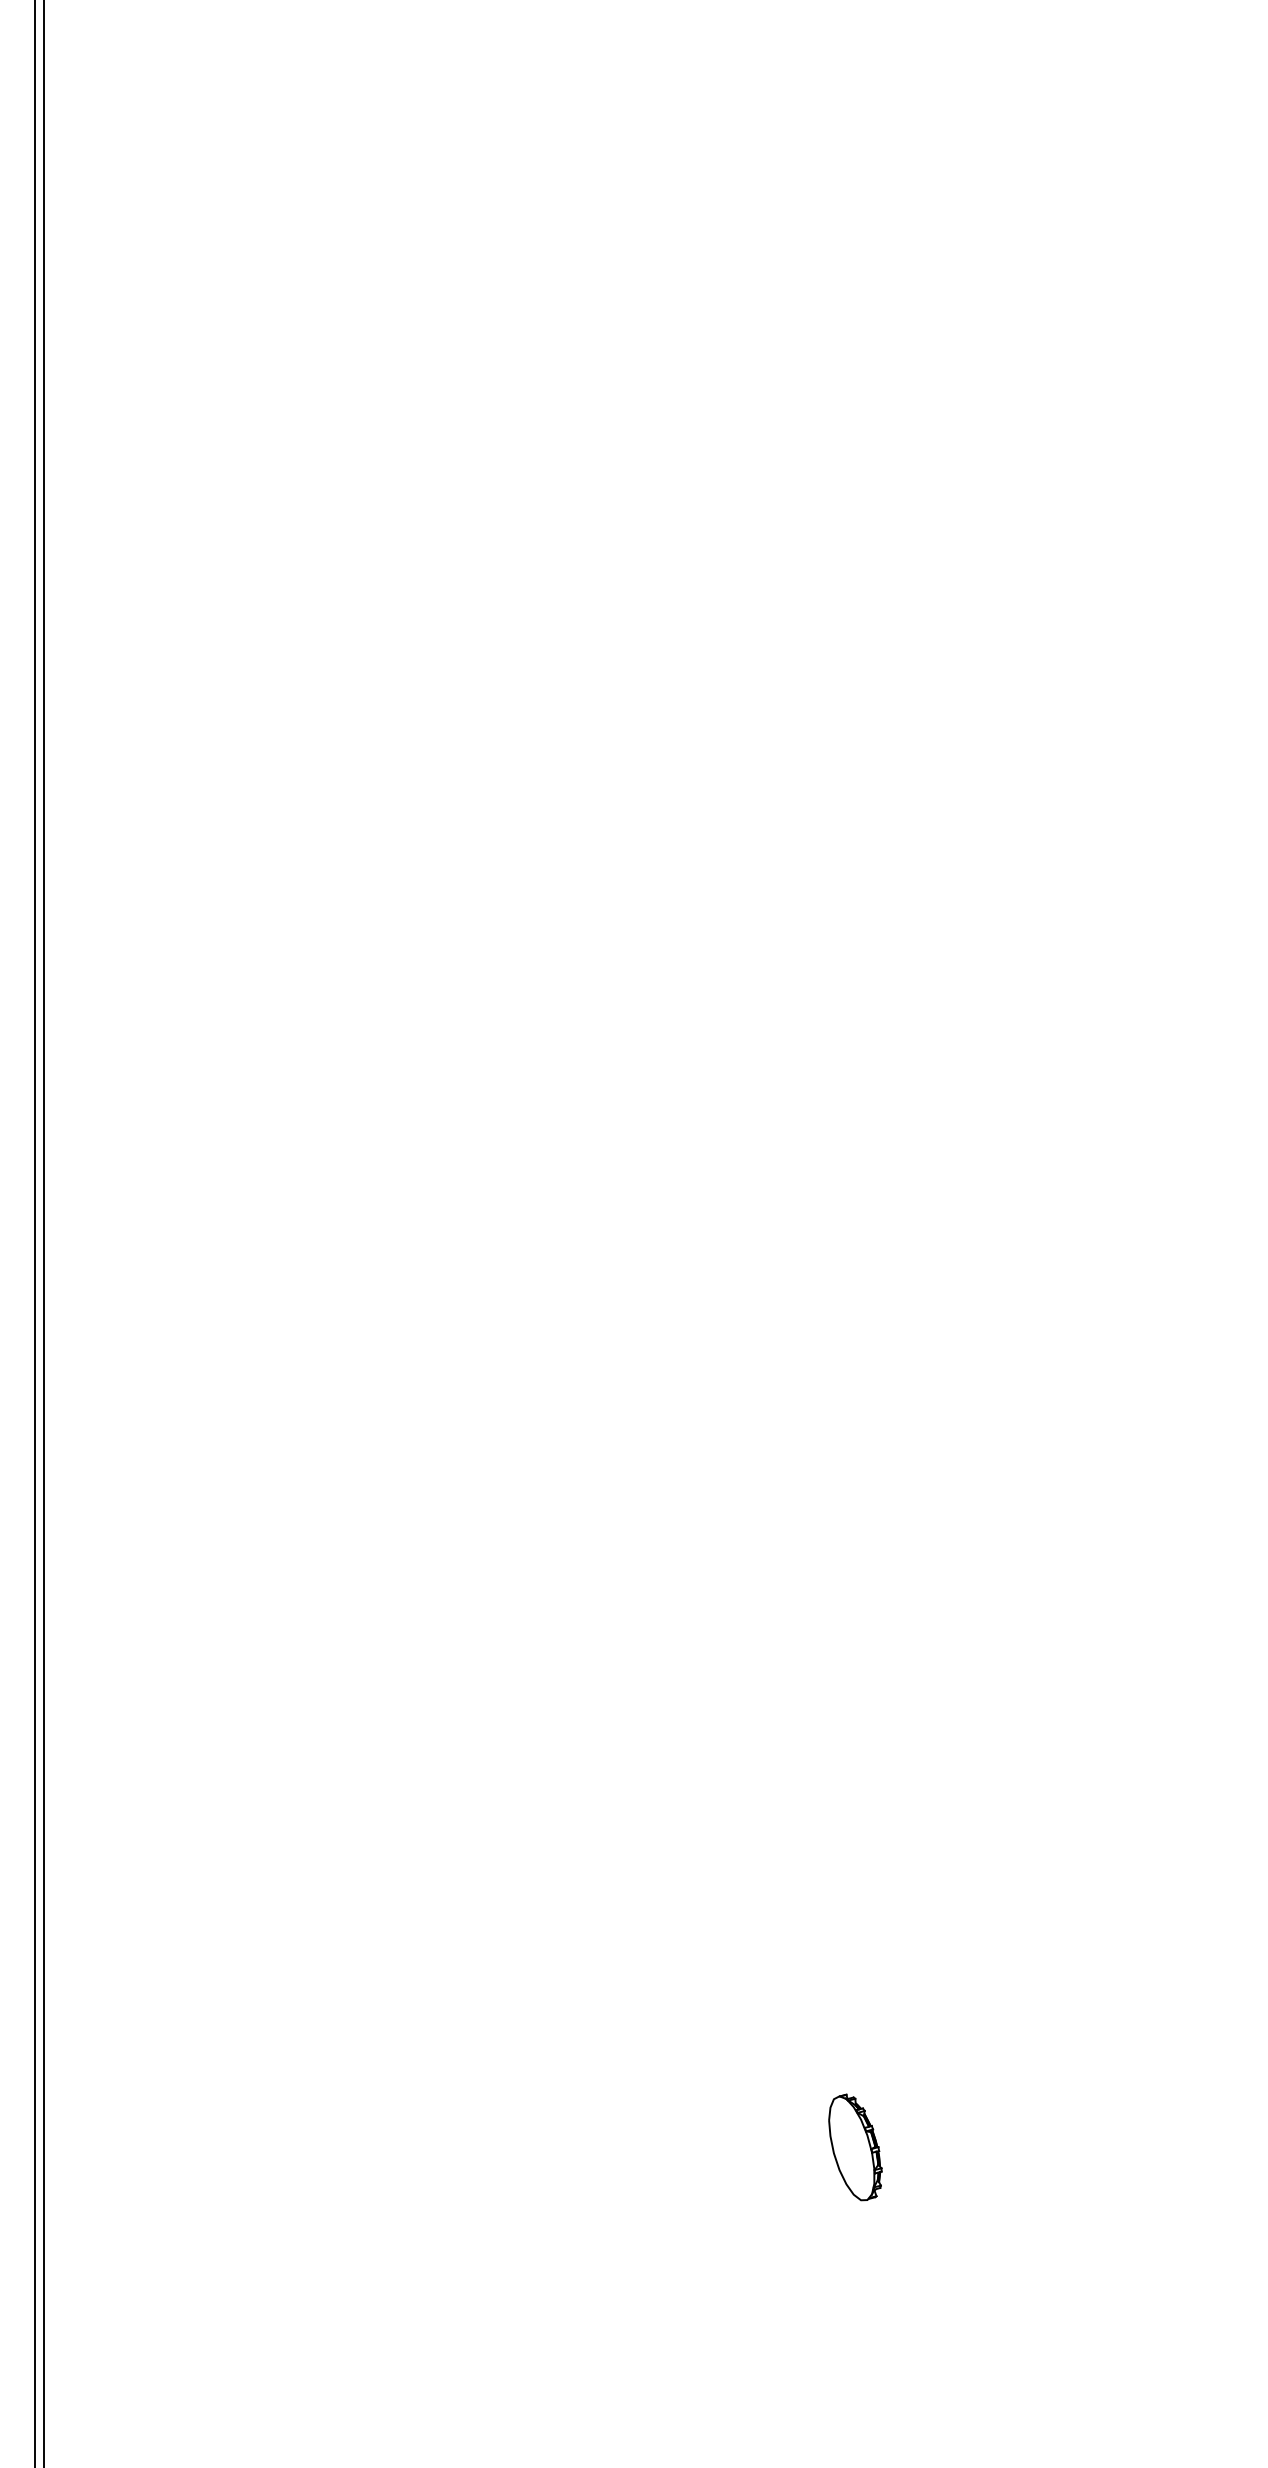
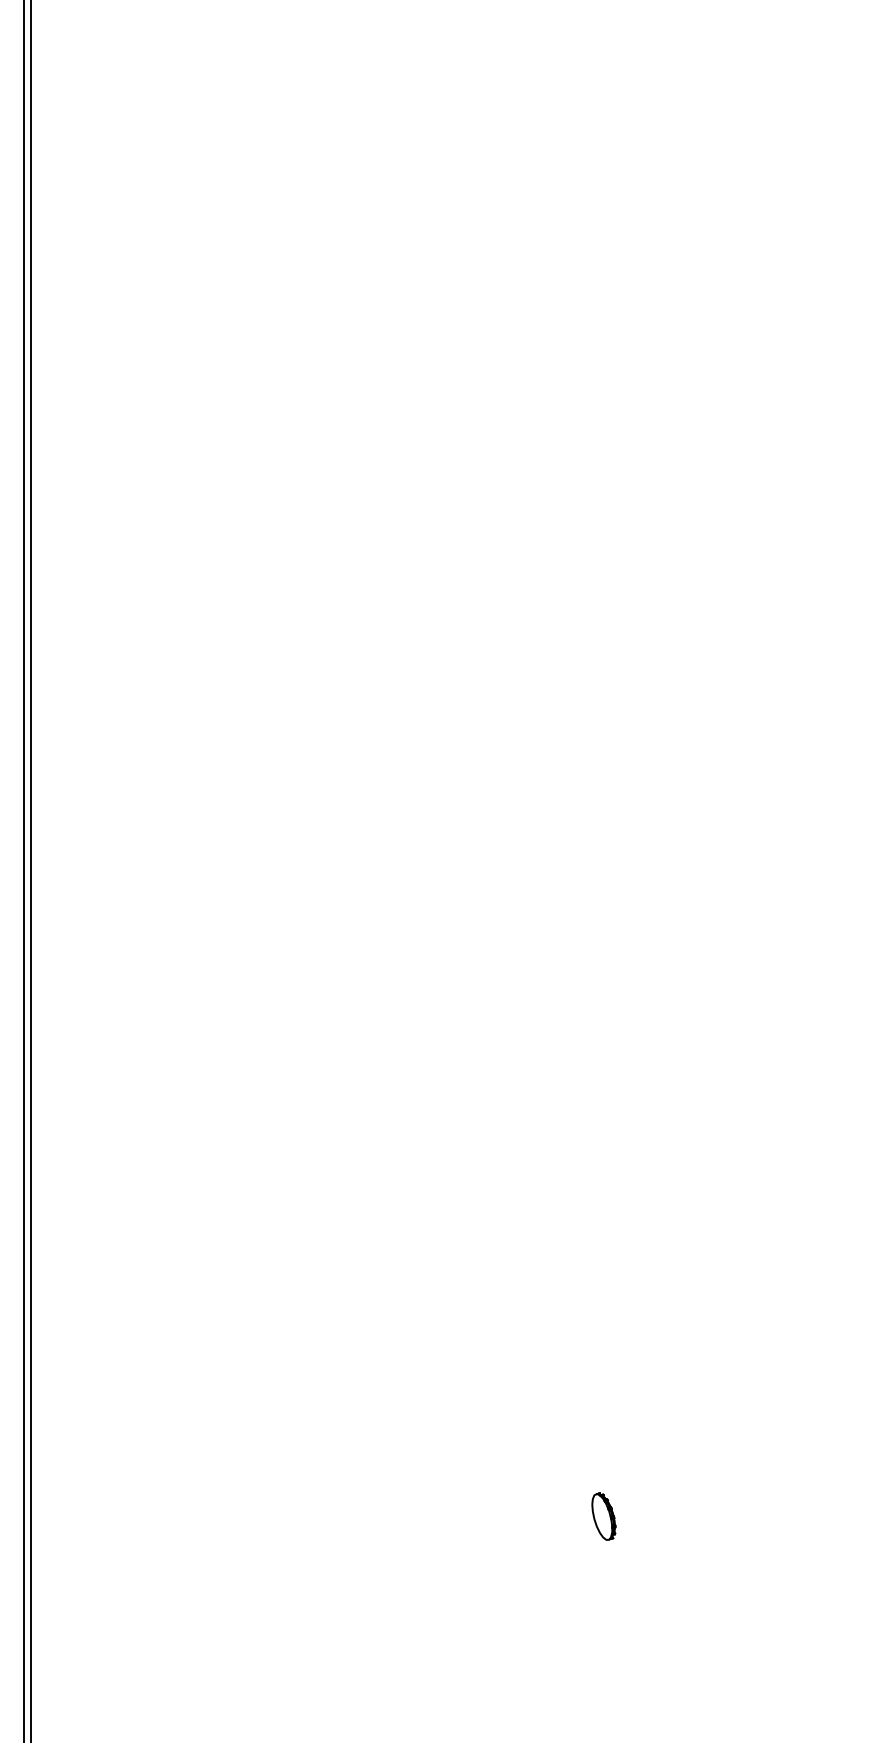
part: (855, 2147) -> (603, 1516), size x0.62

